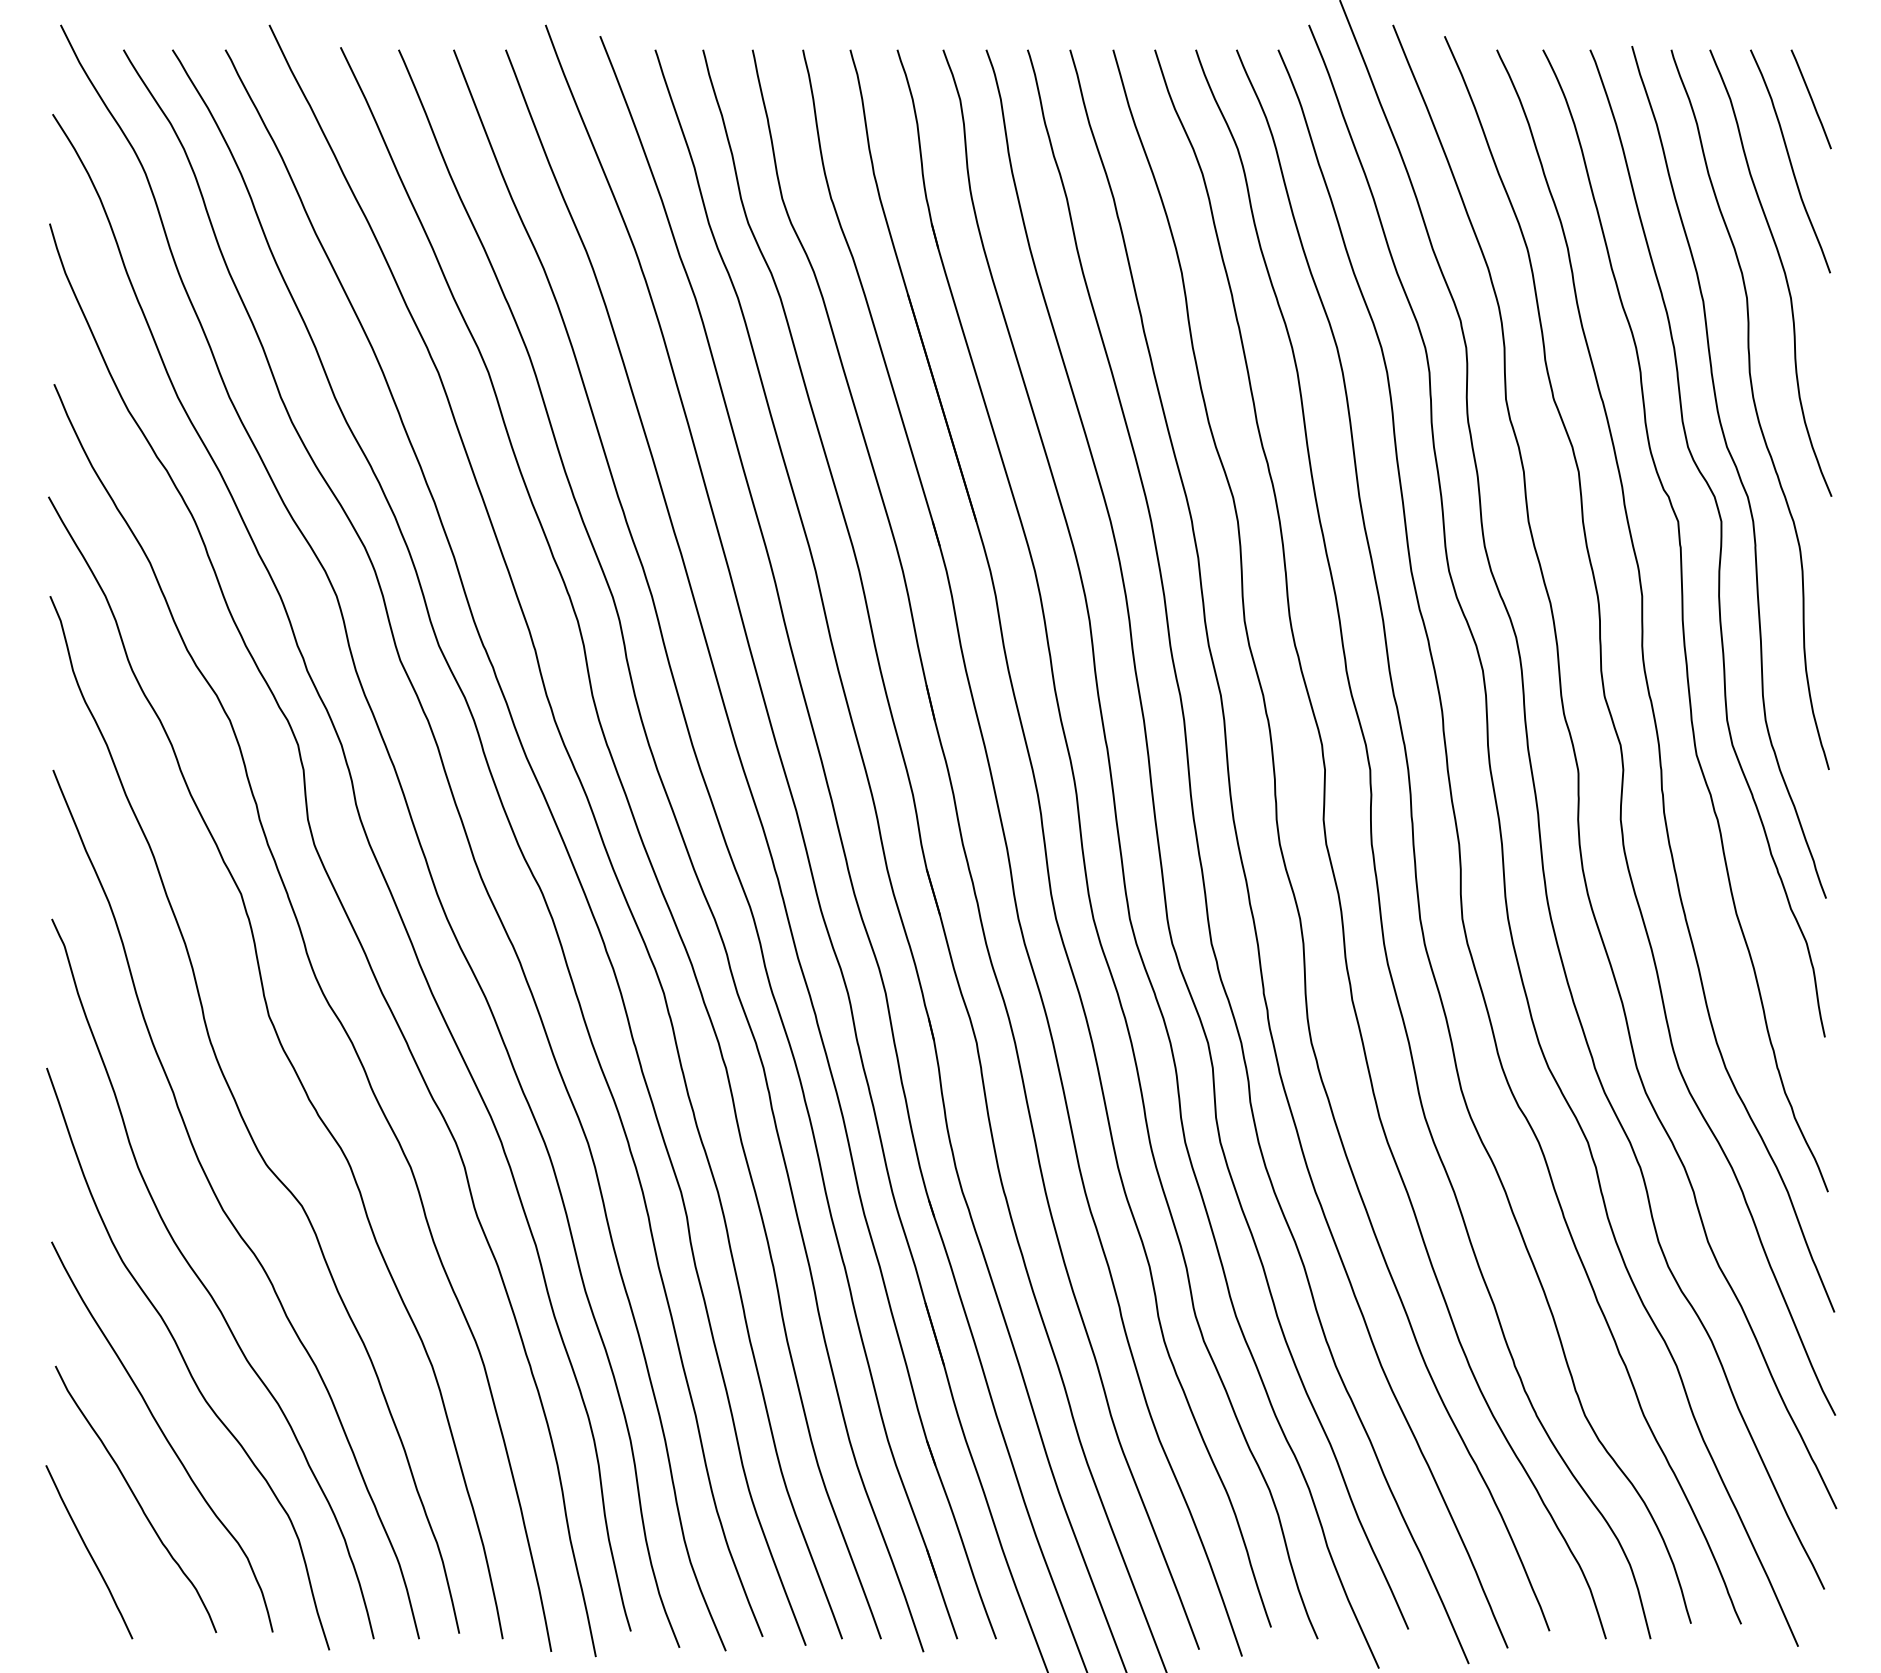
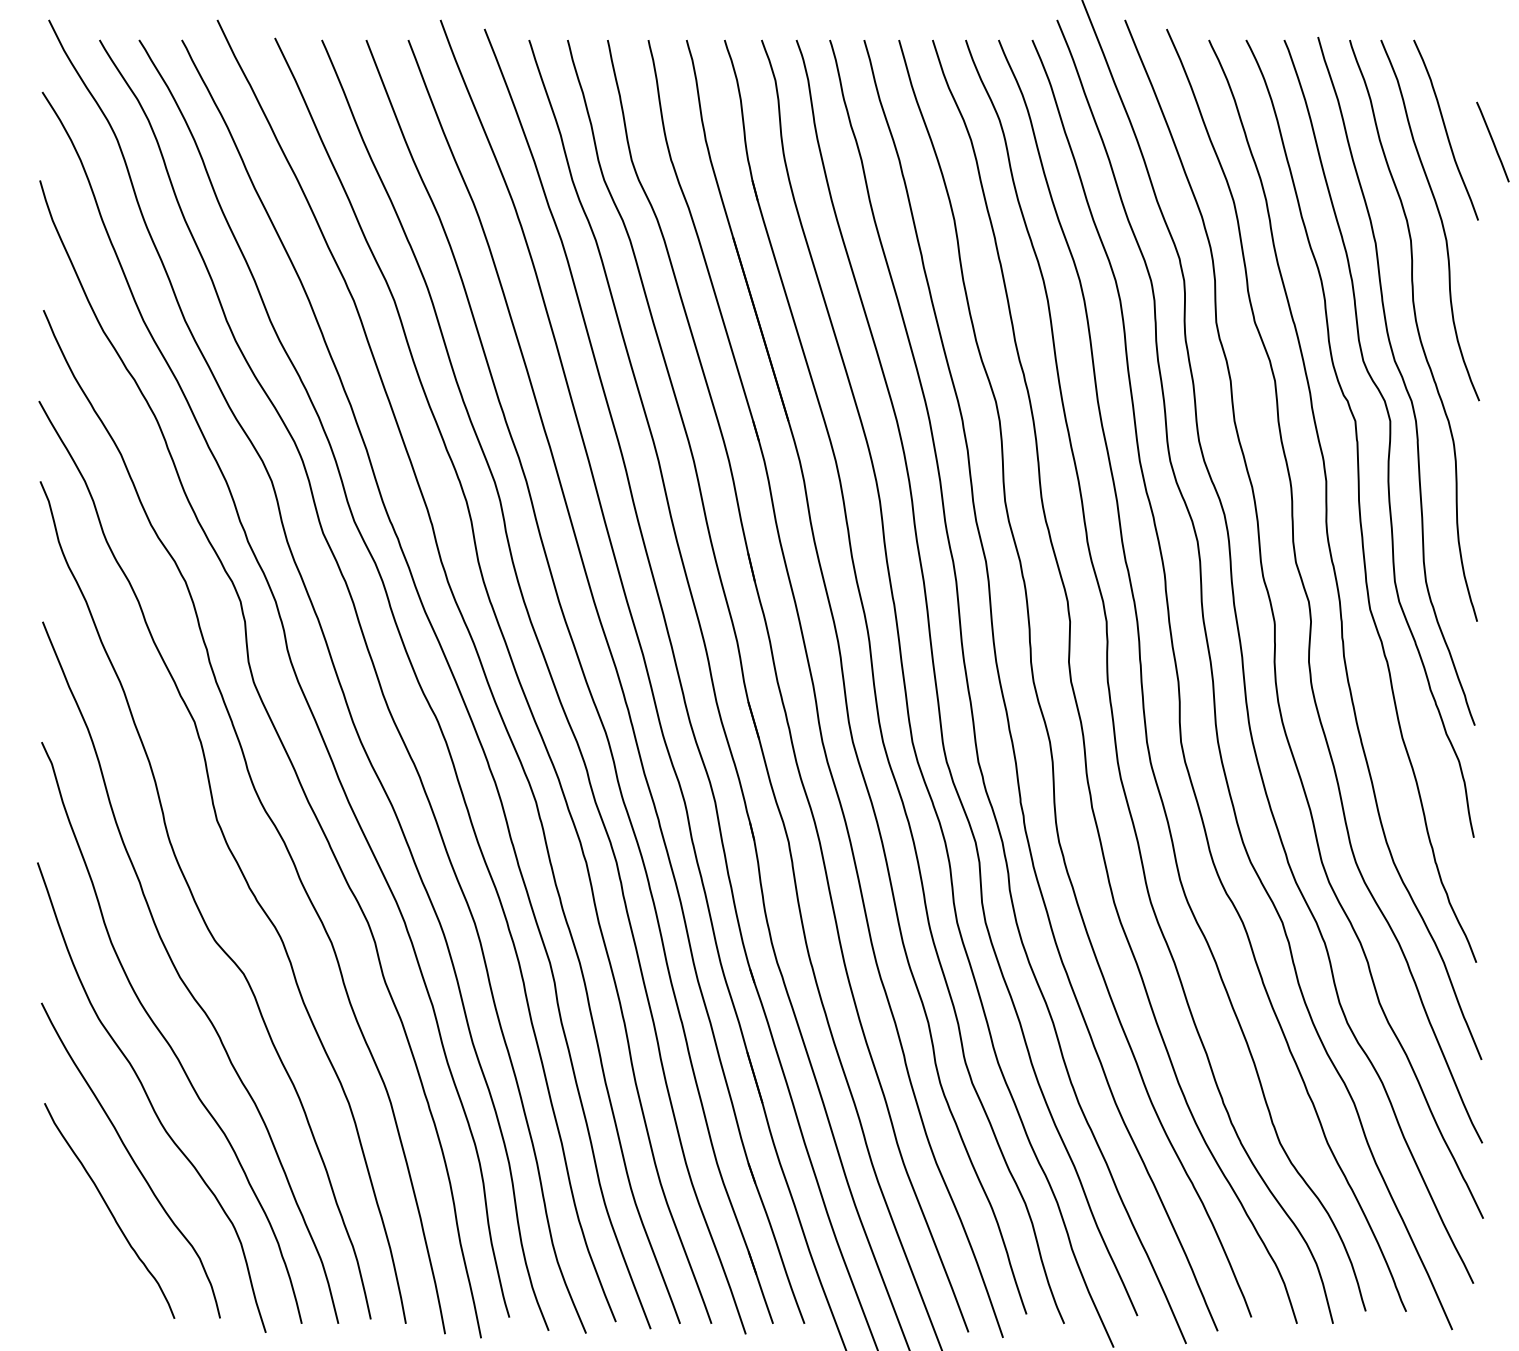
line: (1810, 98) -> (1492, 141), moved
curve: (88, 1552) -> (71, 1253), removed

